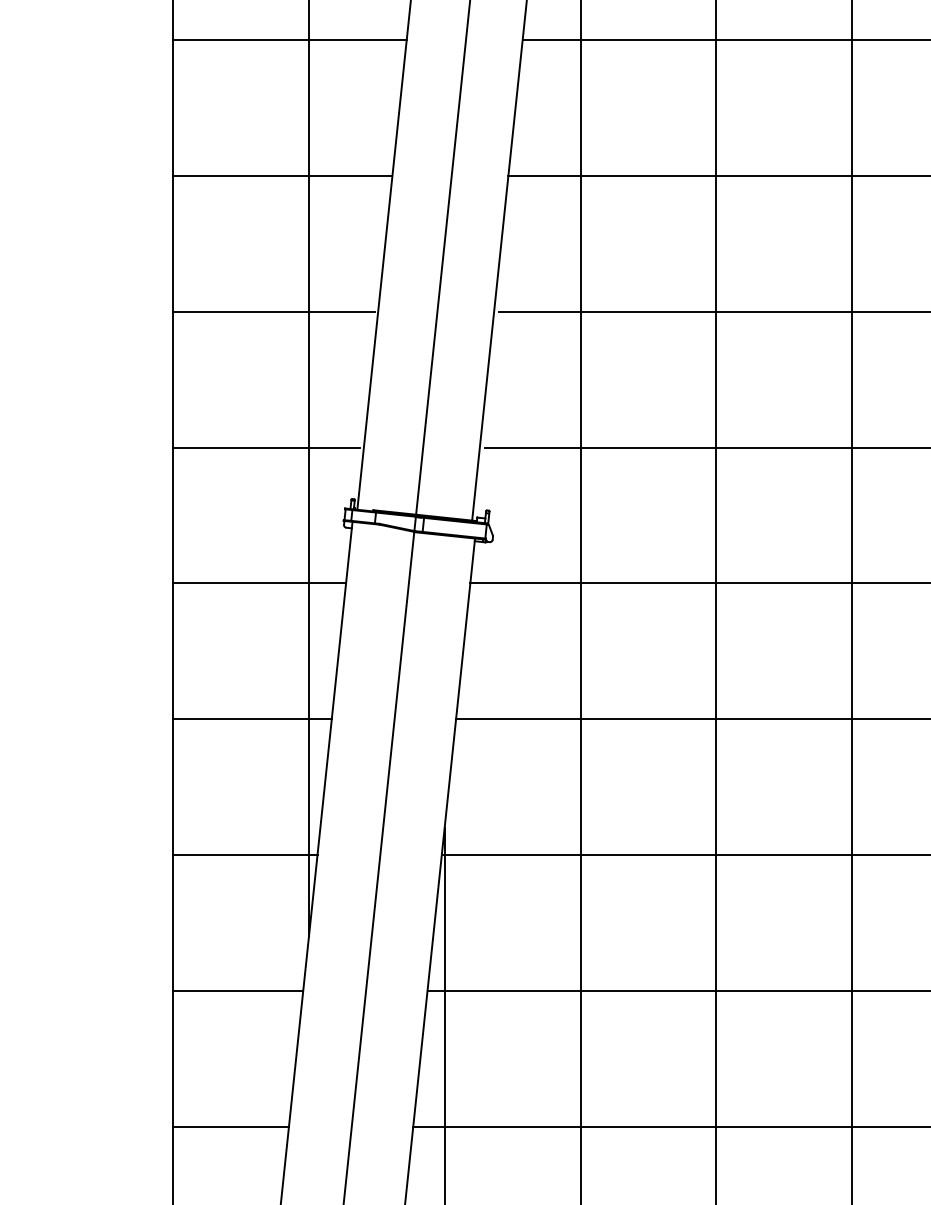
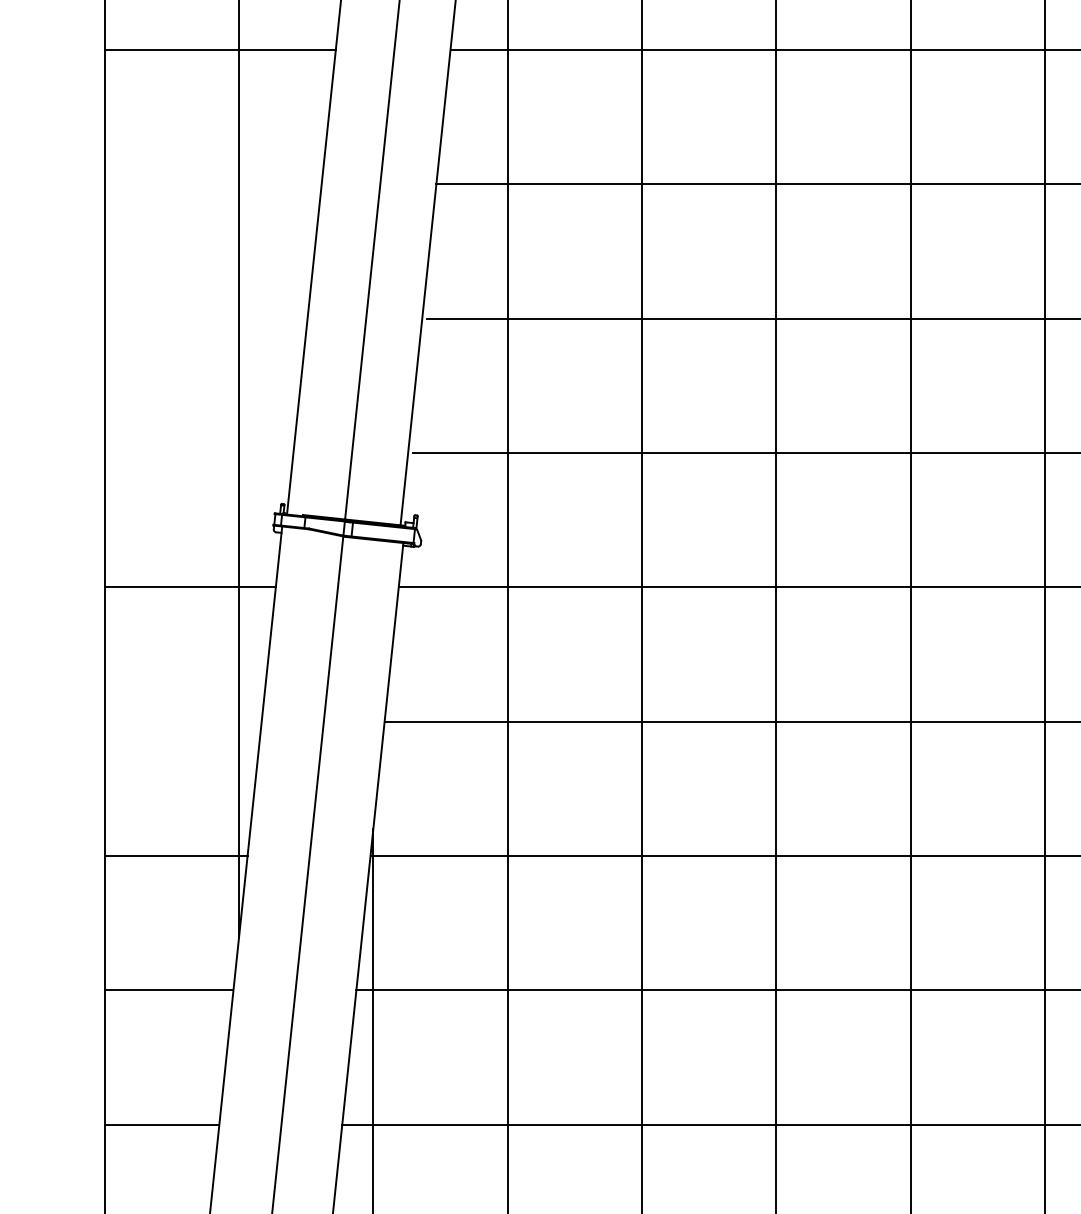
line: (282, 176) -> (212, 184), removed
line: (273, 311) -> (204, 318), removed
line: (265, 448) -> (196, 453), removed
line: (251, 718) -> (182, 721), removed

